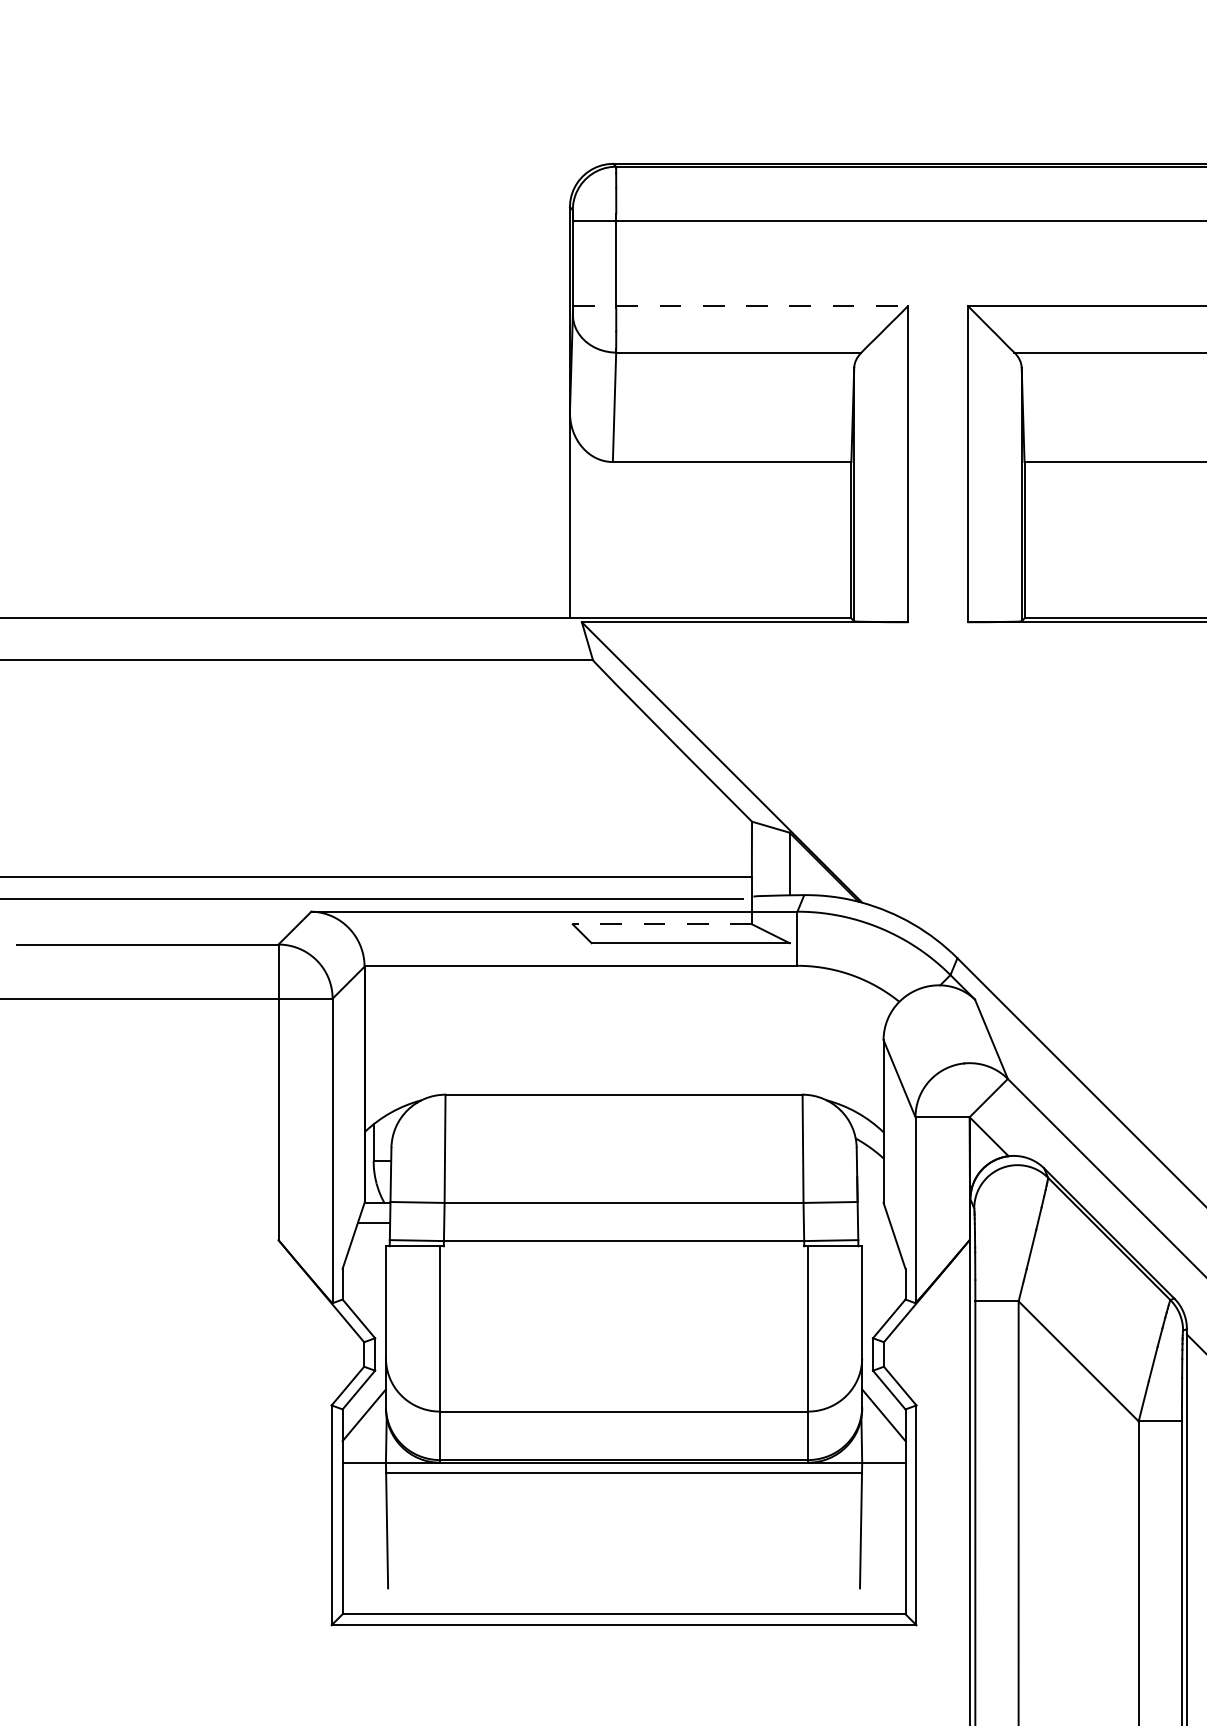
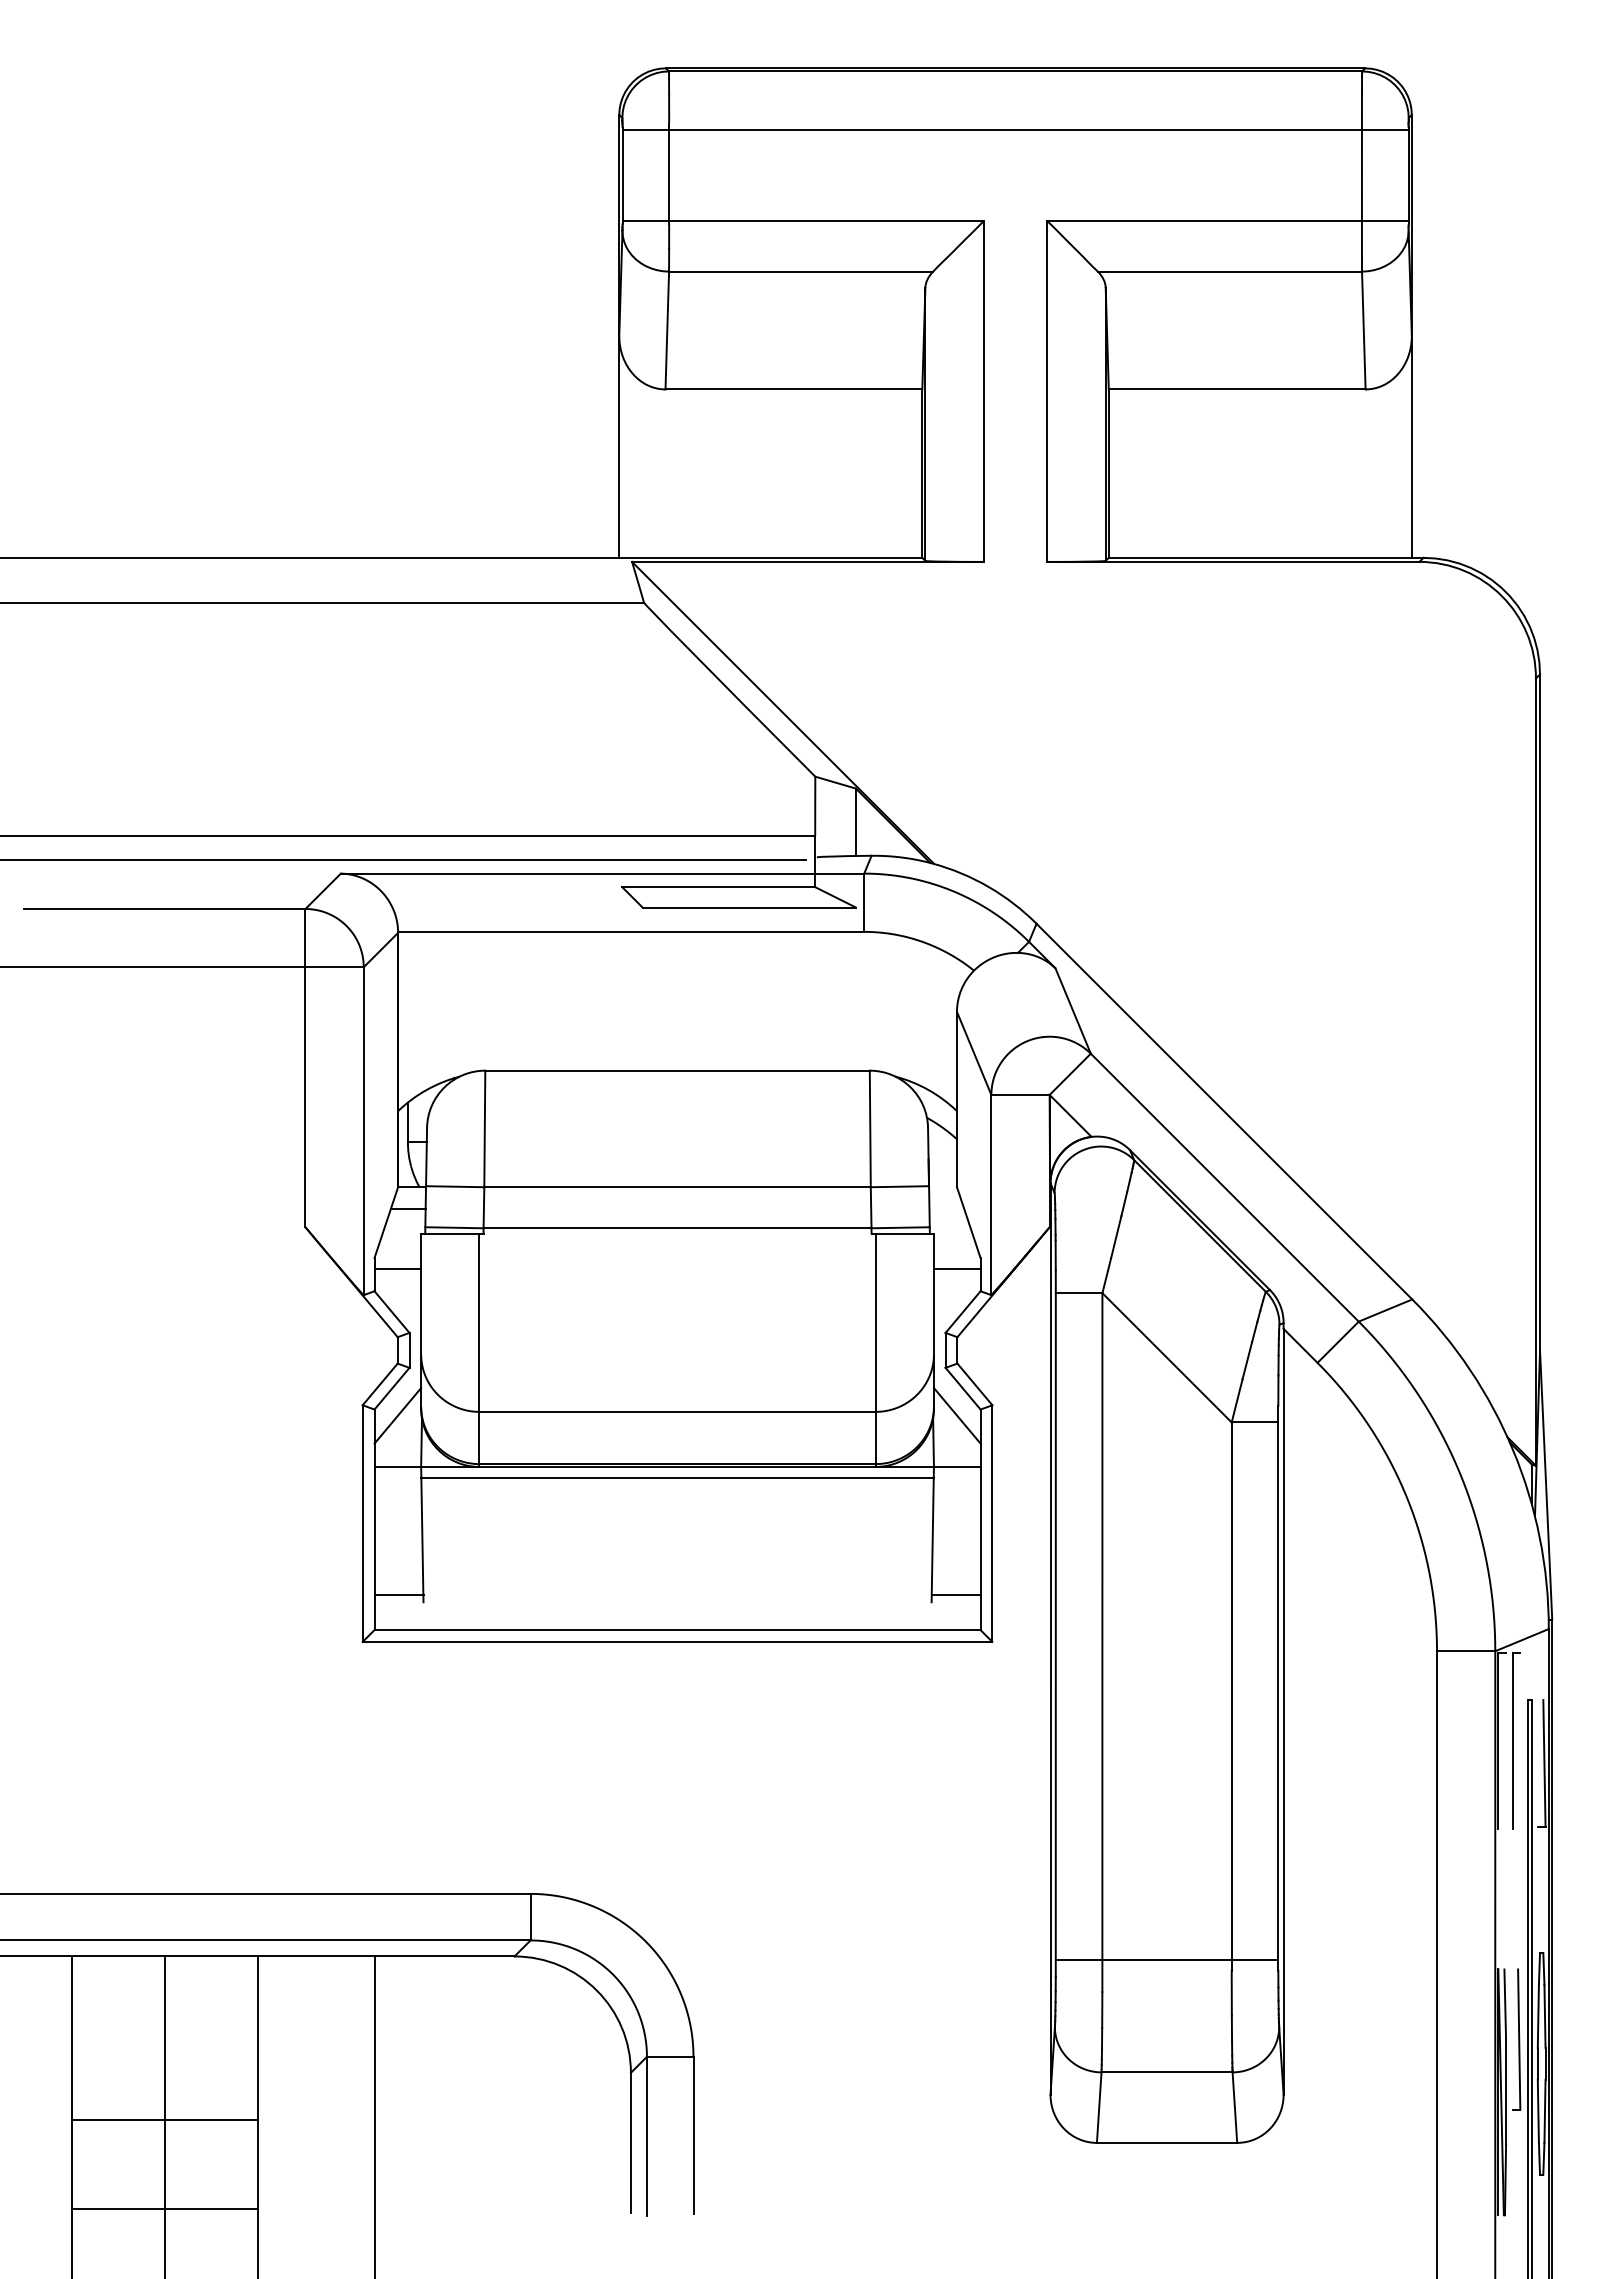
line: (741, 306) -> (803, 221), dashed -> solid
line: (662, 924) -> (718, 887), dashed -> solid
line: (363, 1278) -> (397, 1268), added
line: (883, 1278) -> (956, 1268), added
line: (364, 1582) -> (398, 1595), added
line: (882, 1582) -> (955, 1595), added

